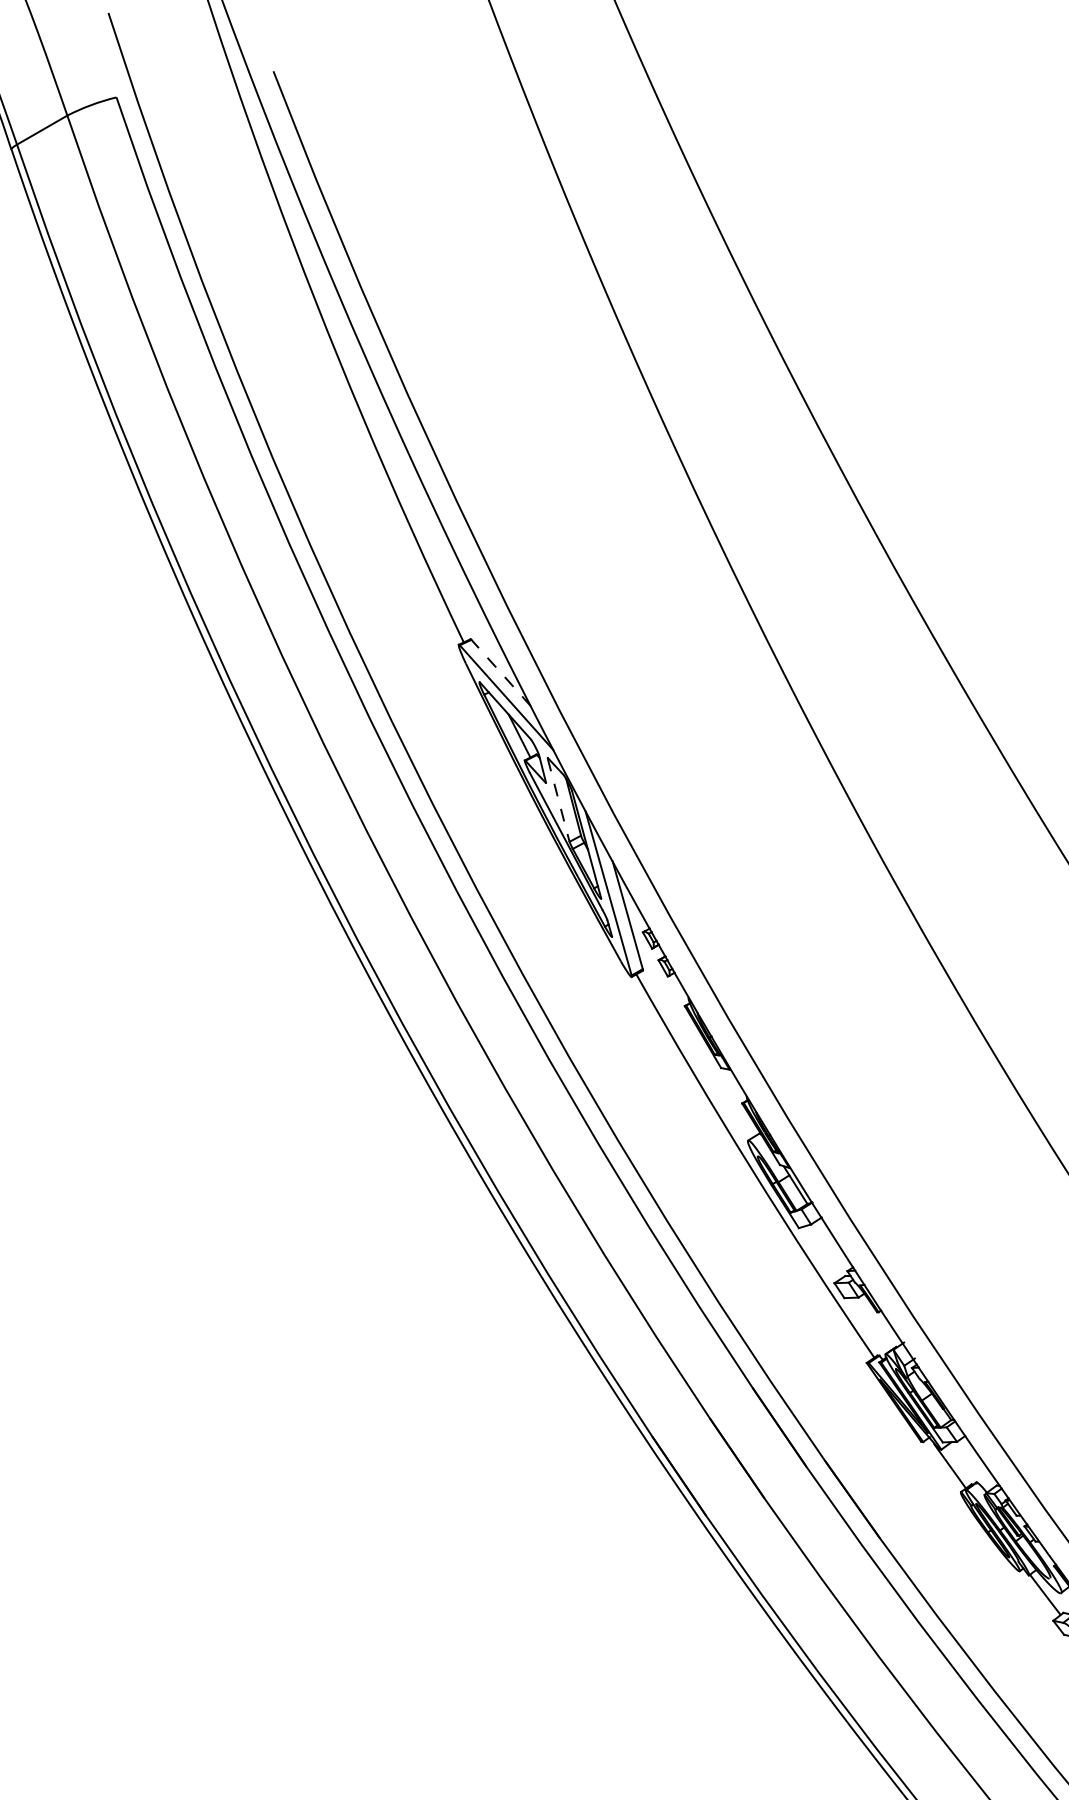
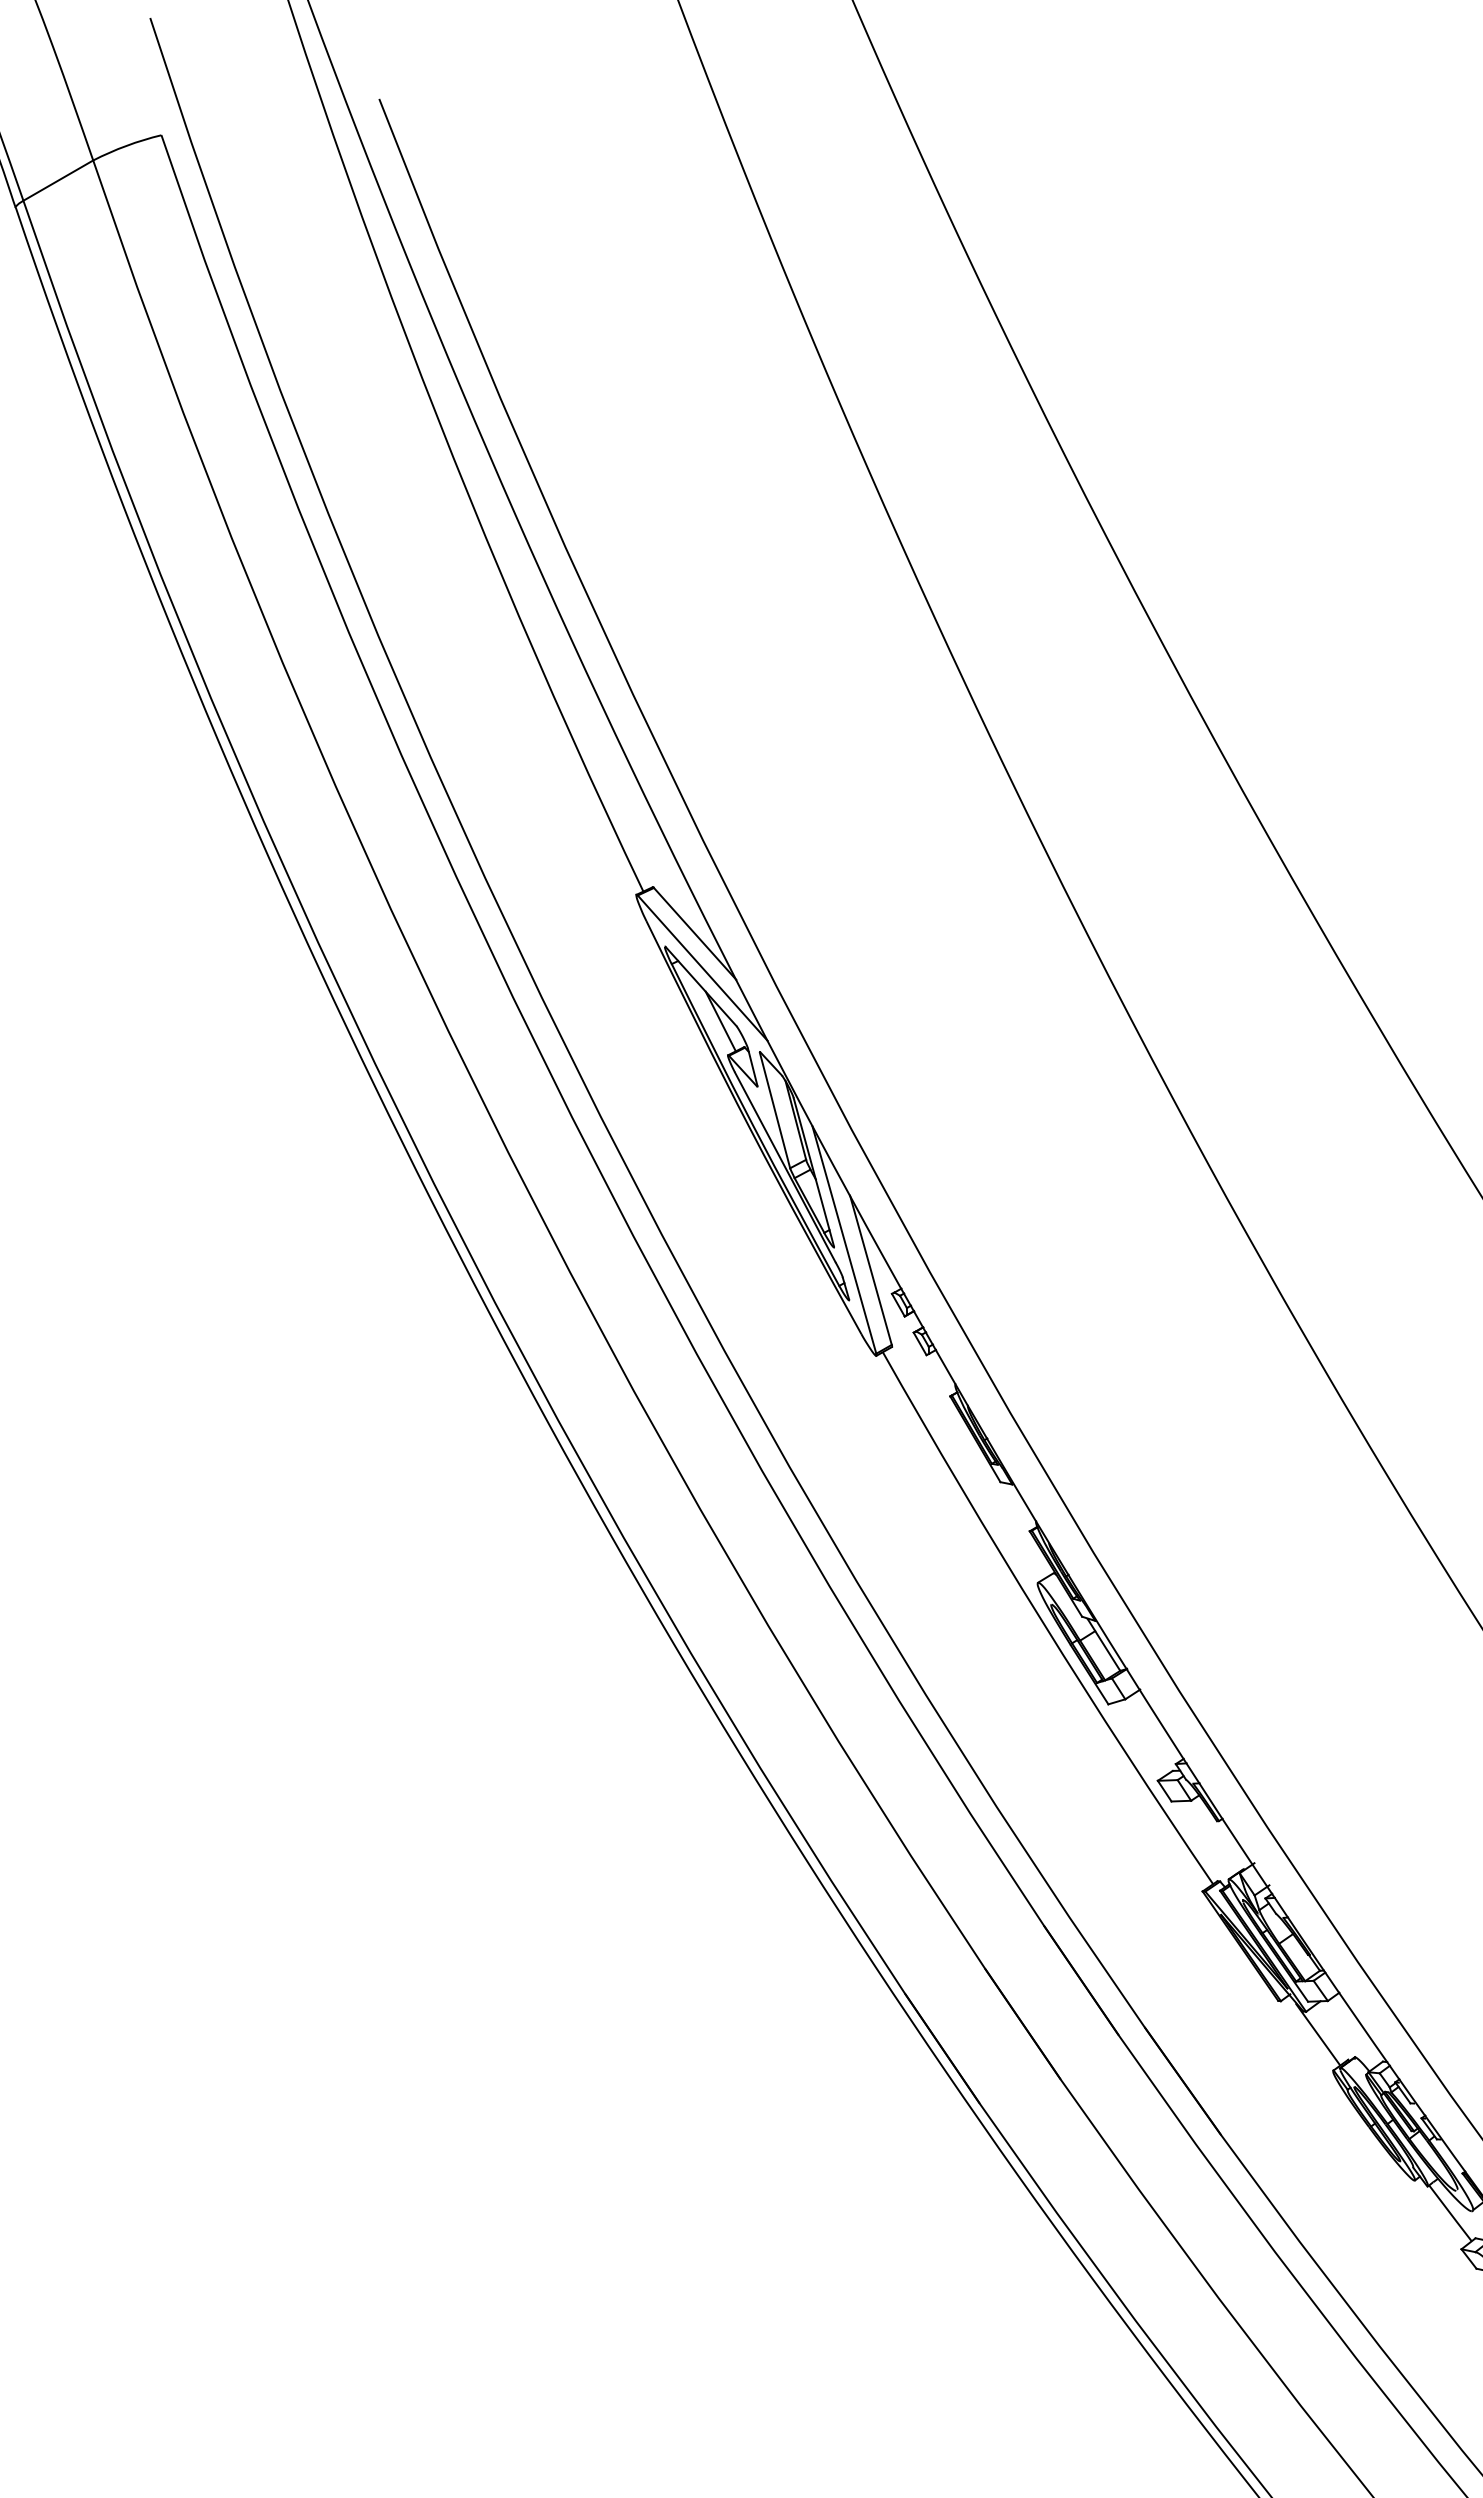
line: (501, 672) -> (695, 933), dashed -> solid
line: (559, 800) -> (775, 1110), dashed -> solid

